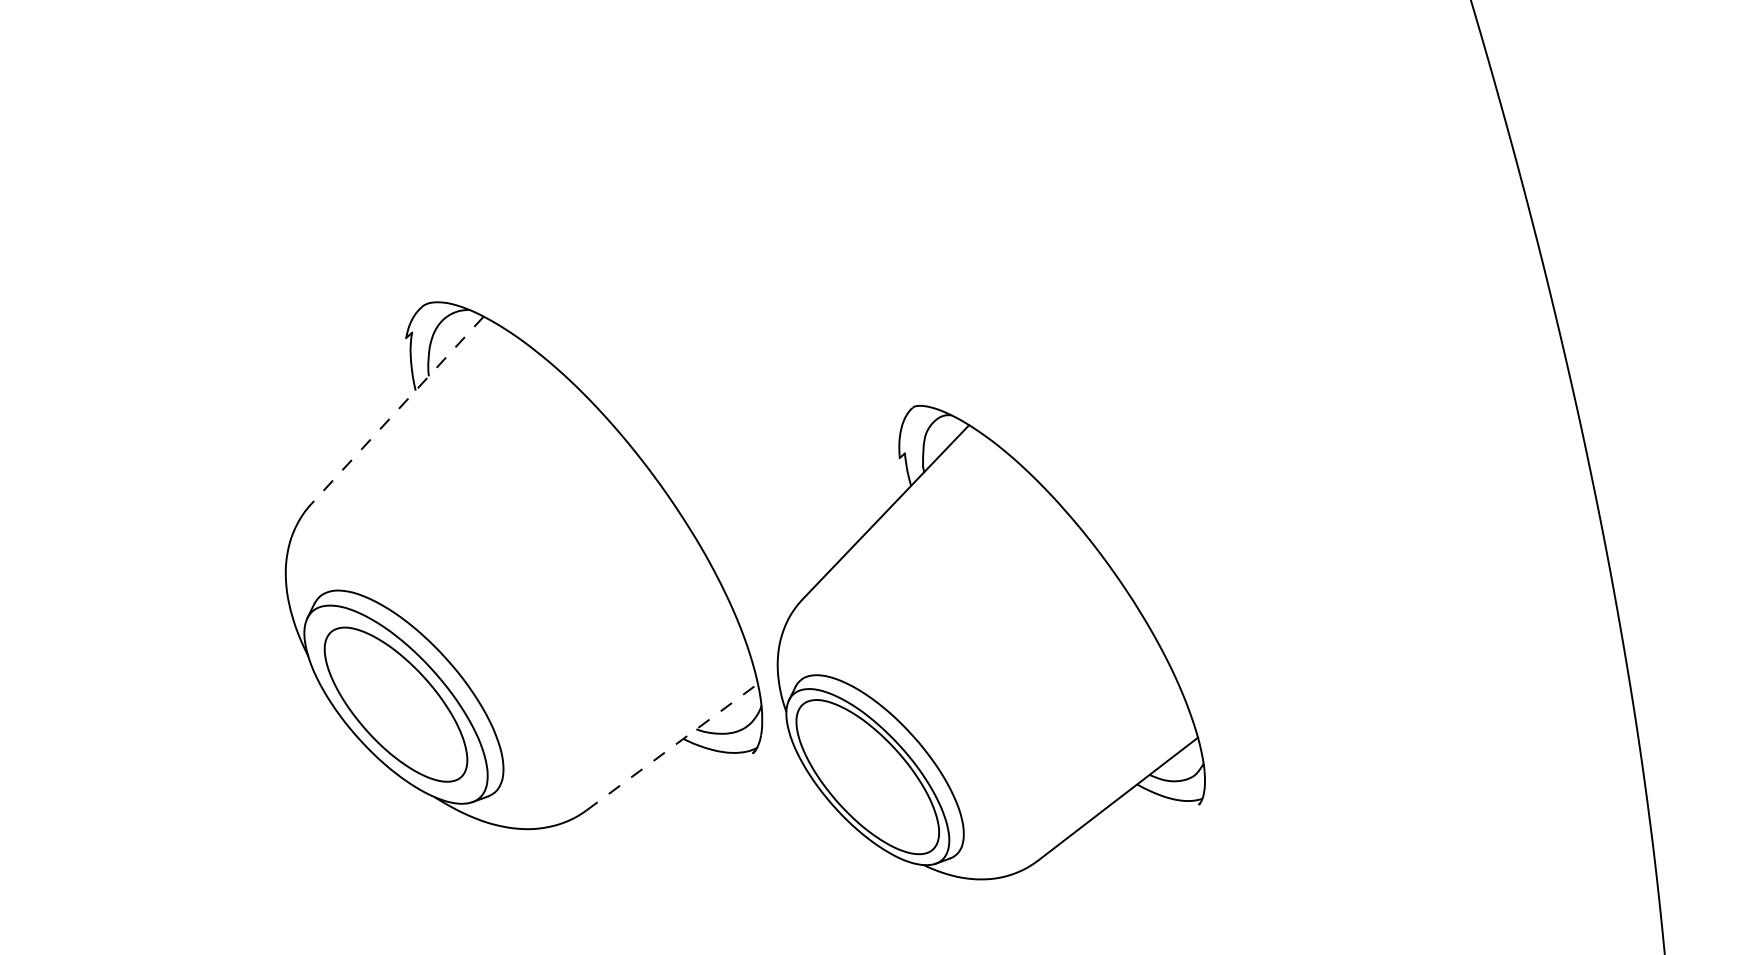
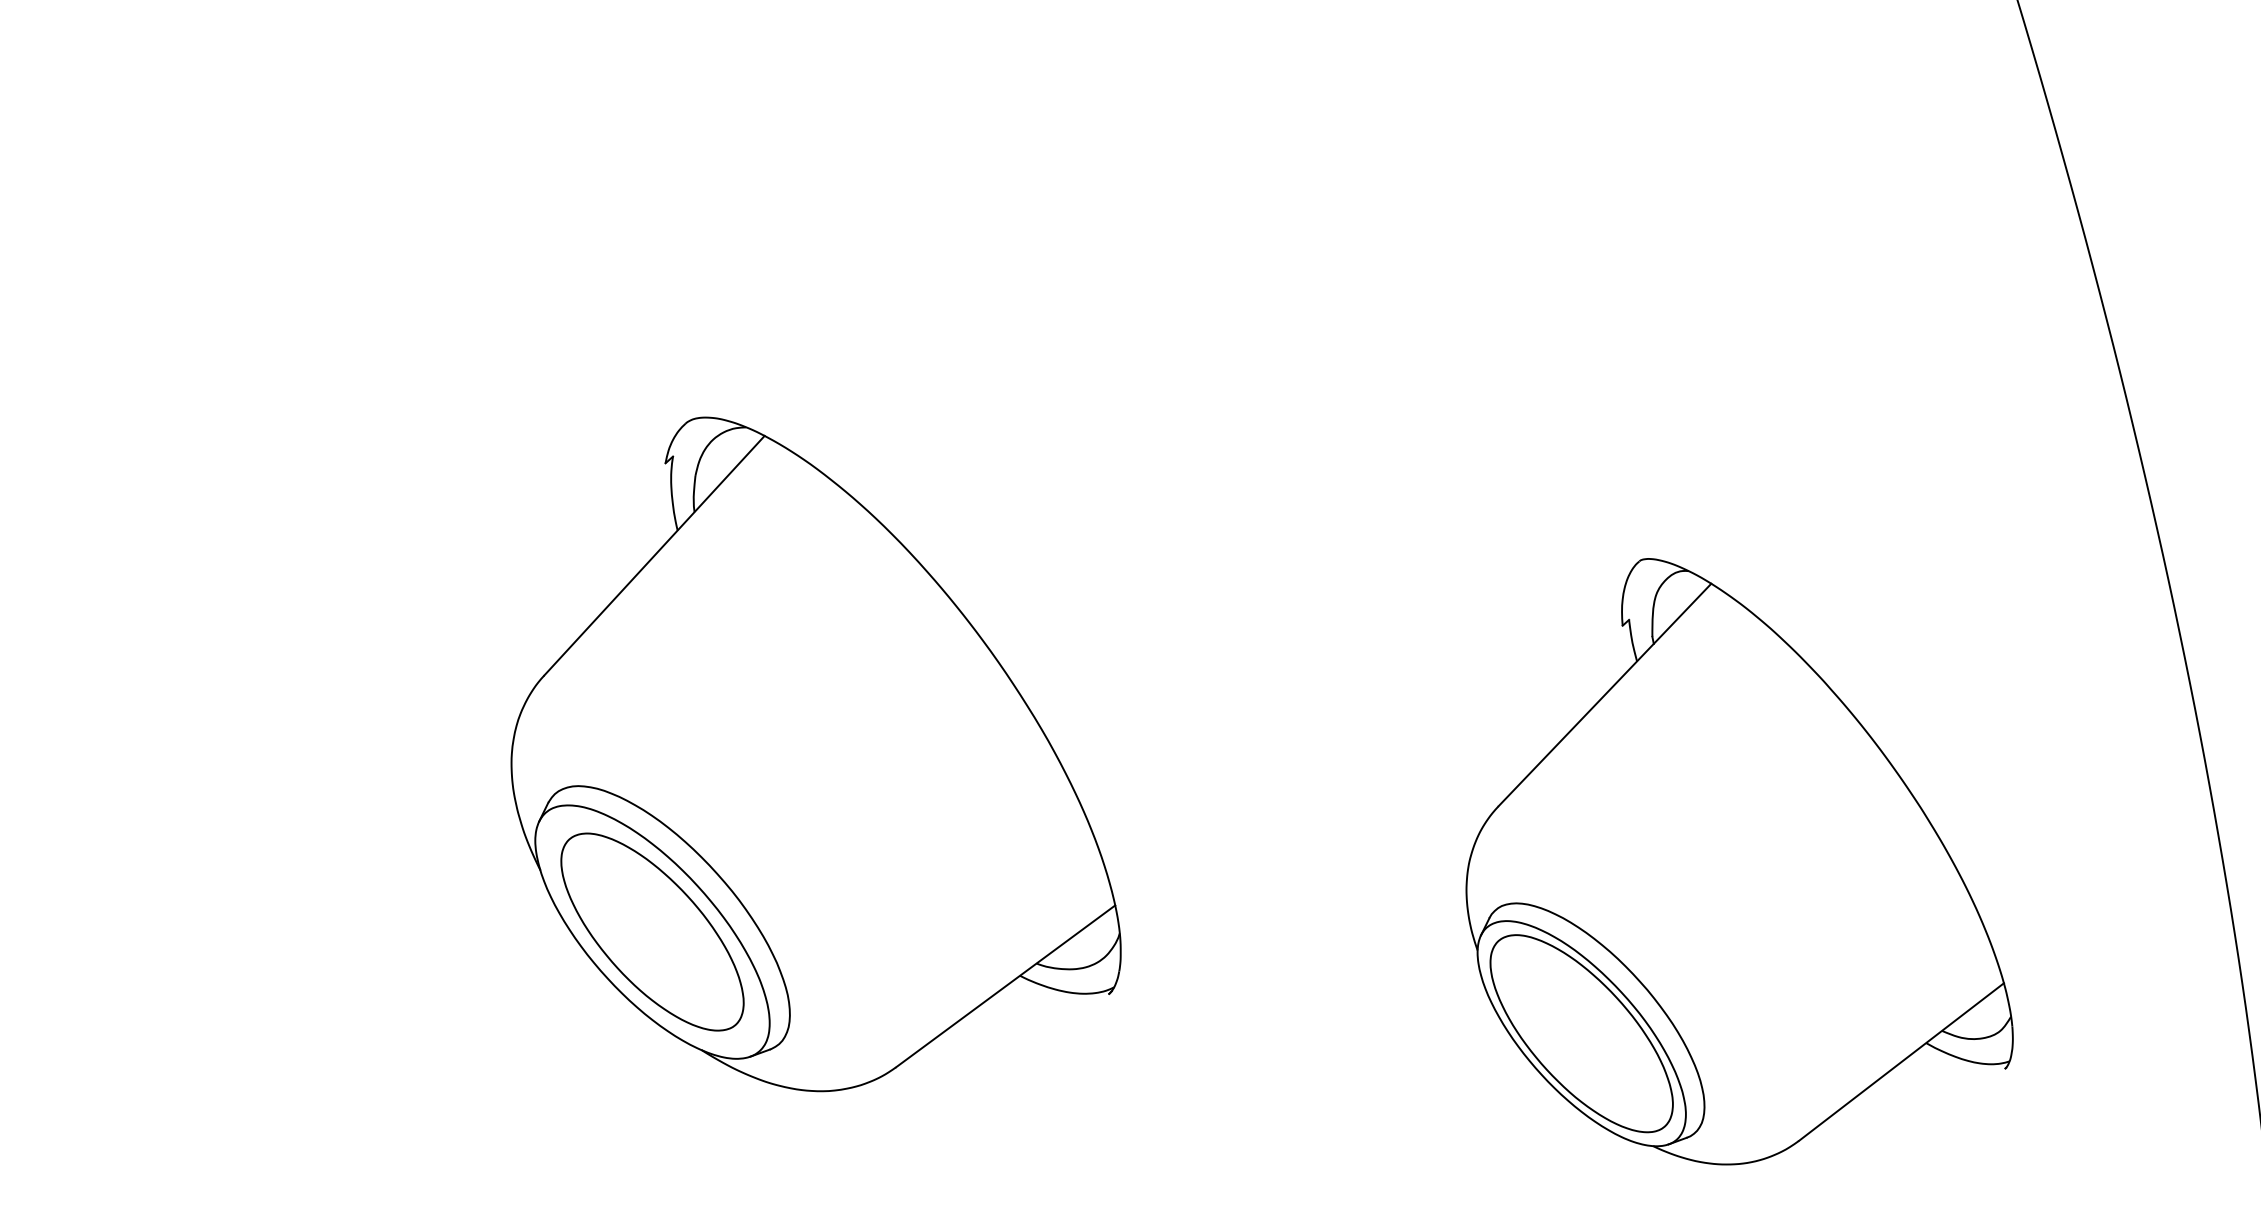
line: (397, 410) -> (654, 555), dashed -> solid
part: (991, 642) -> (1739, 861), moved
line: (672, 747) -> (1005, 986), dashed -> solid

